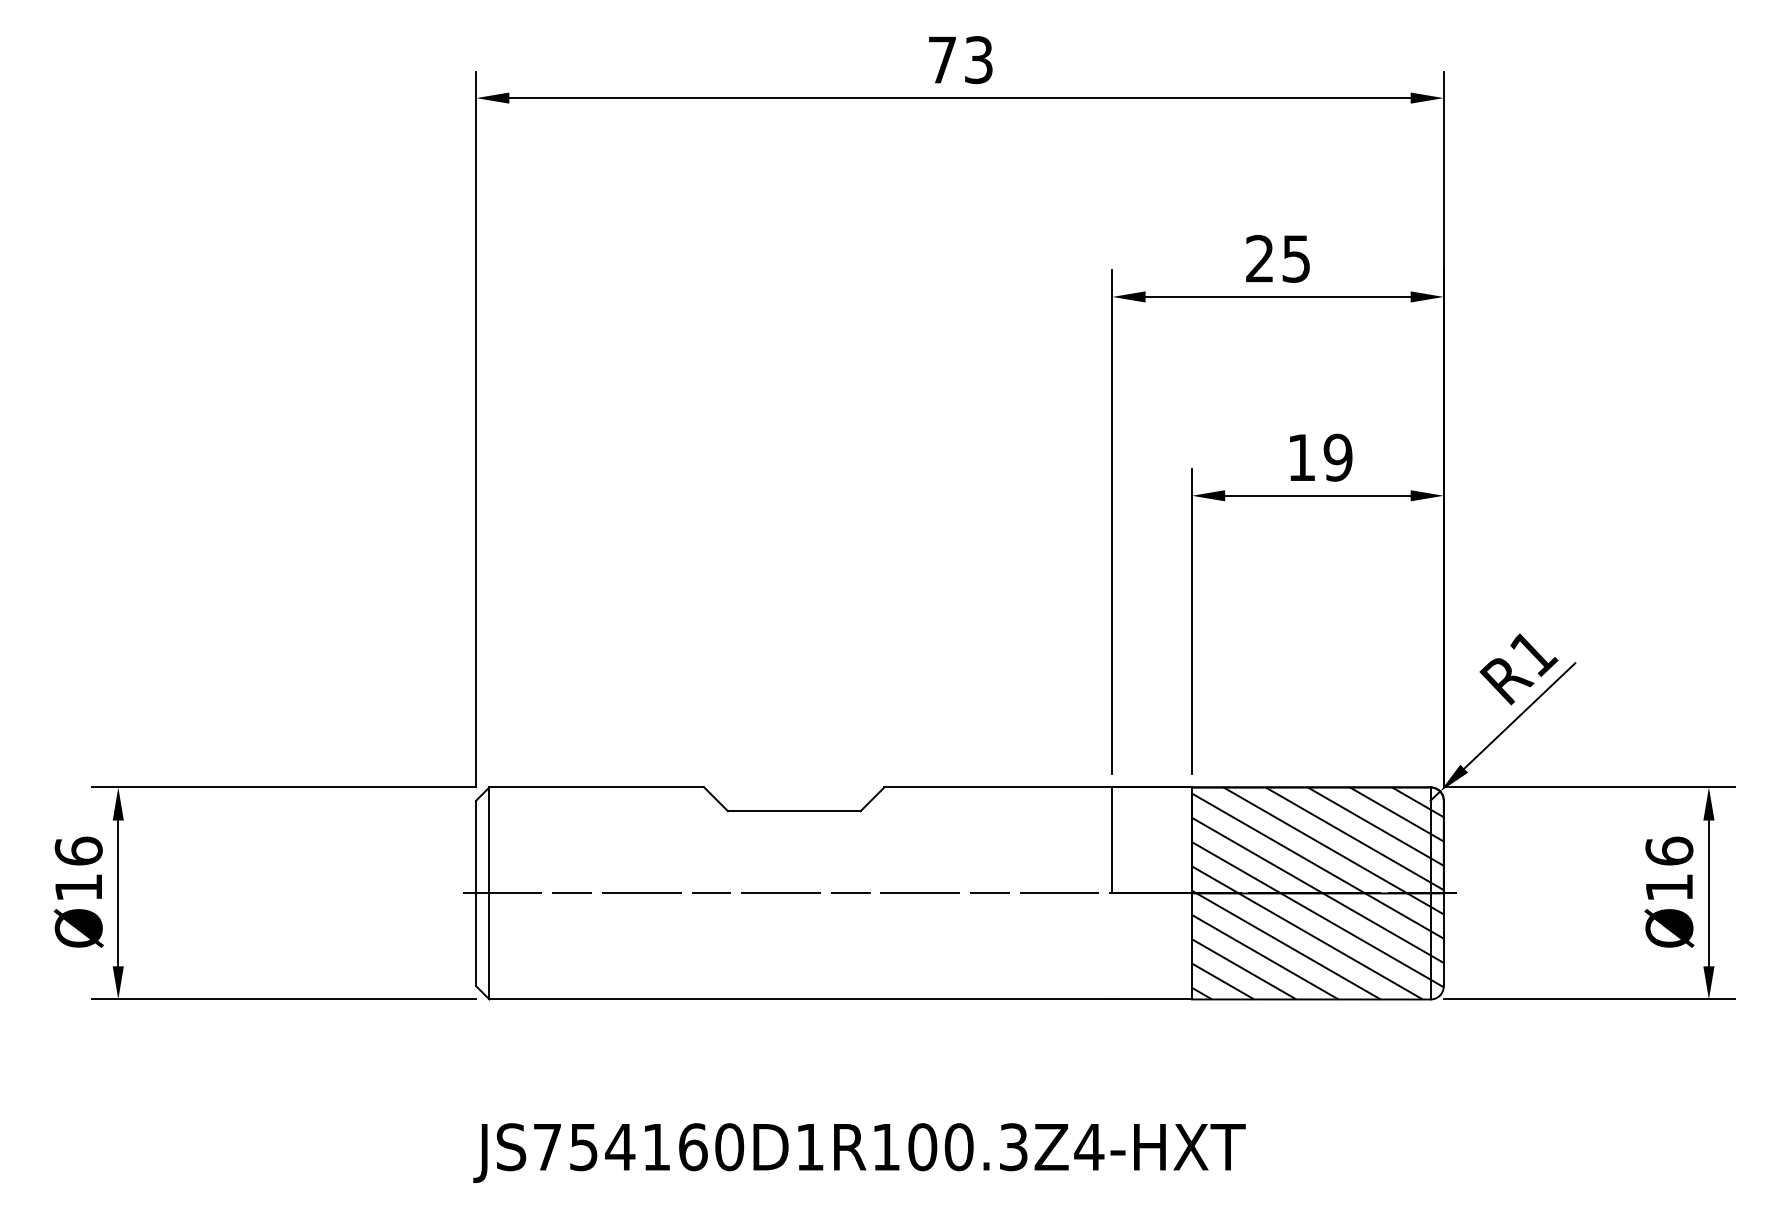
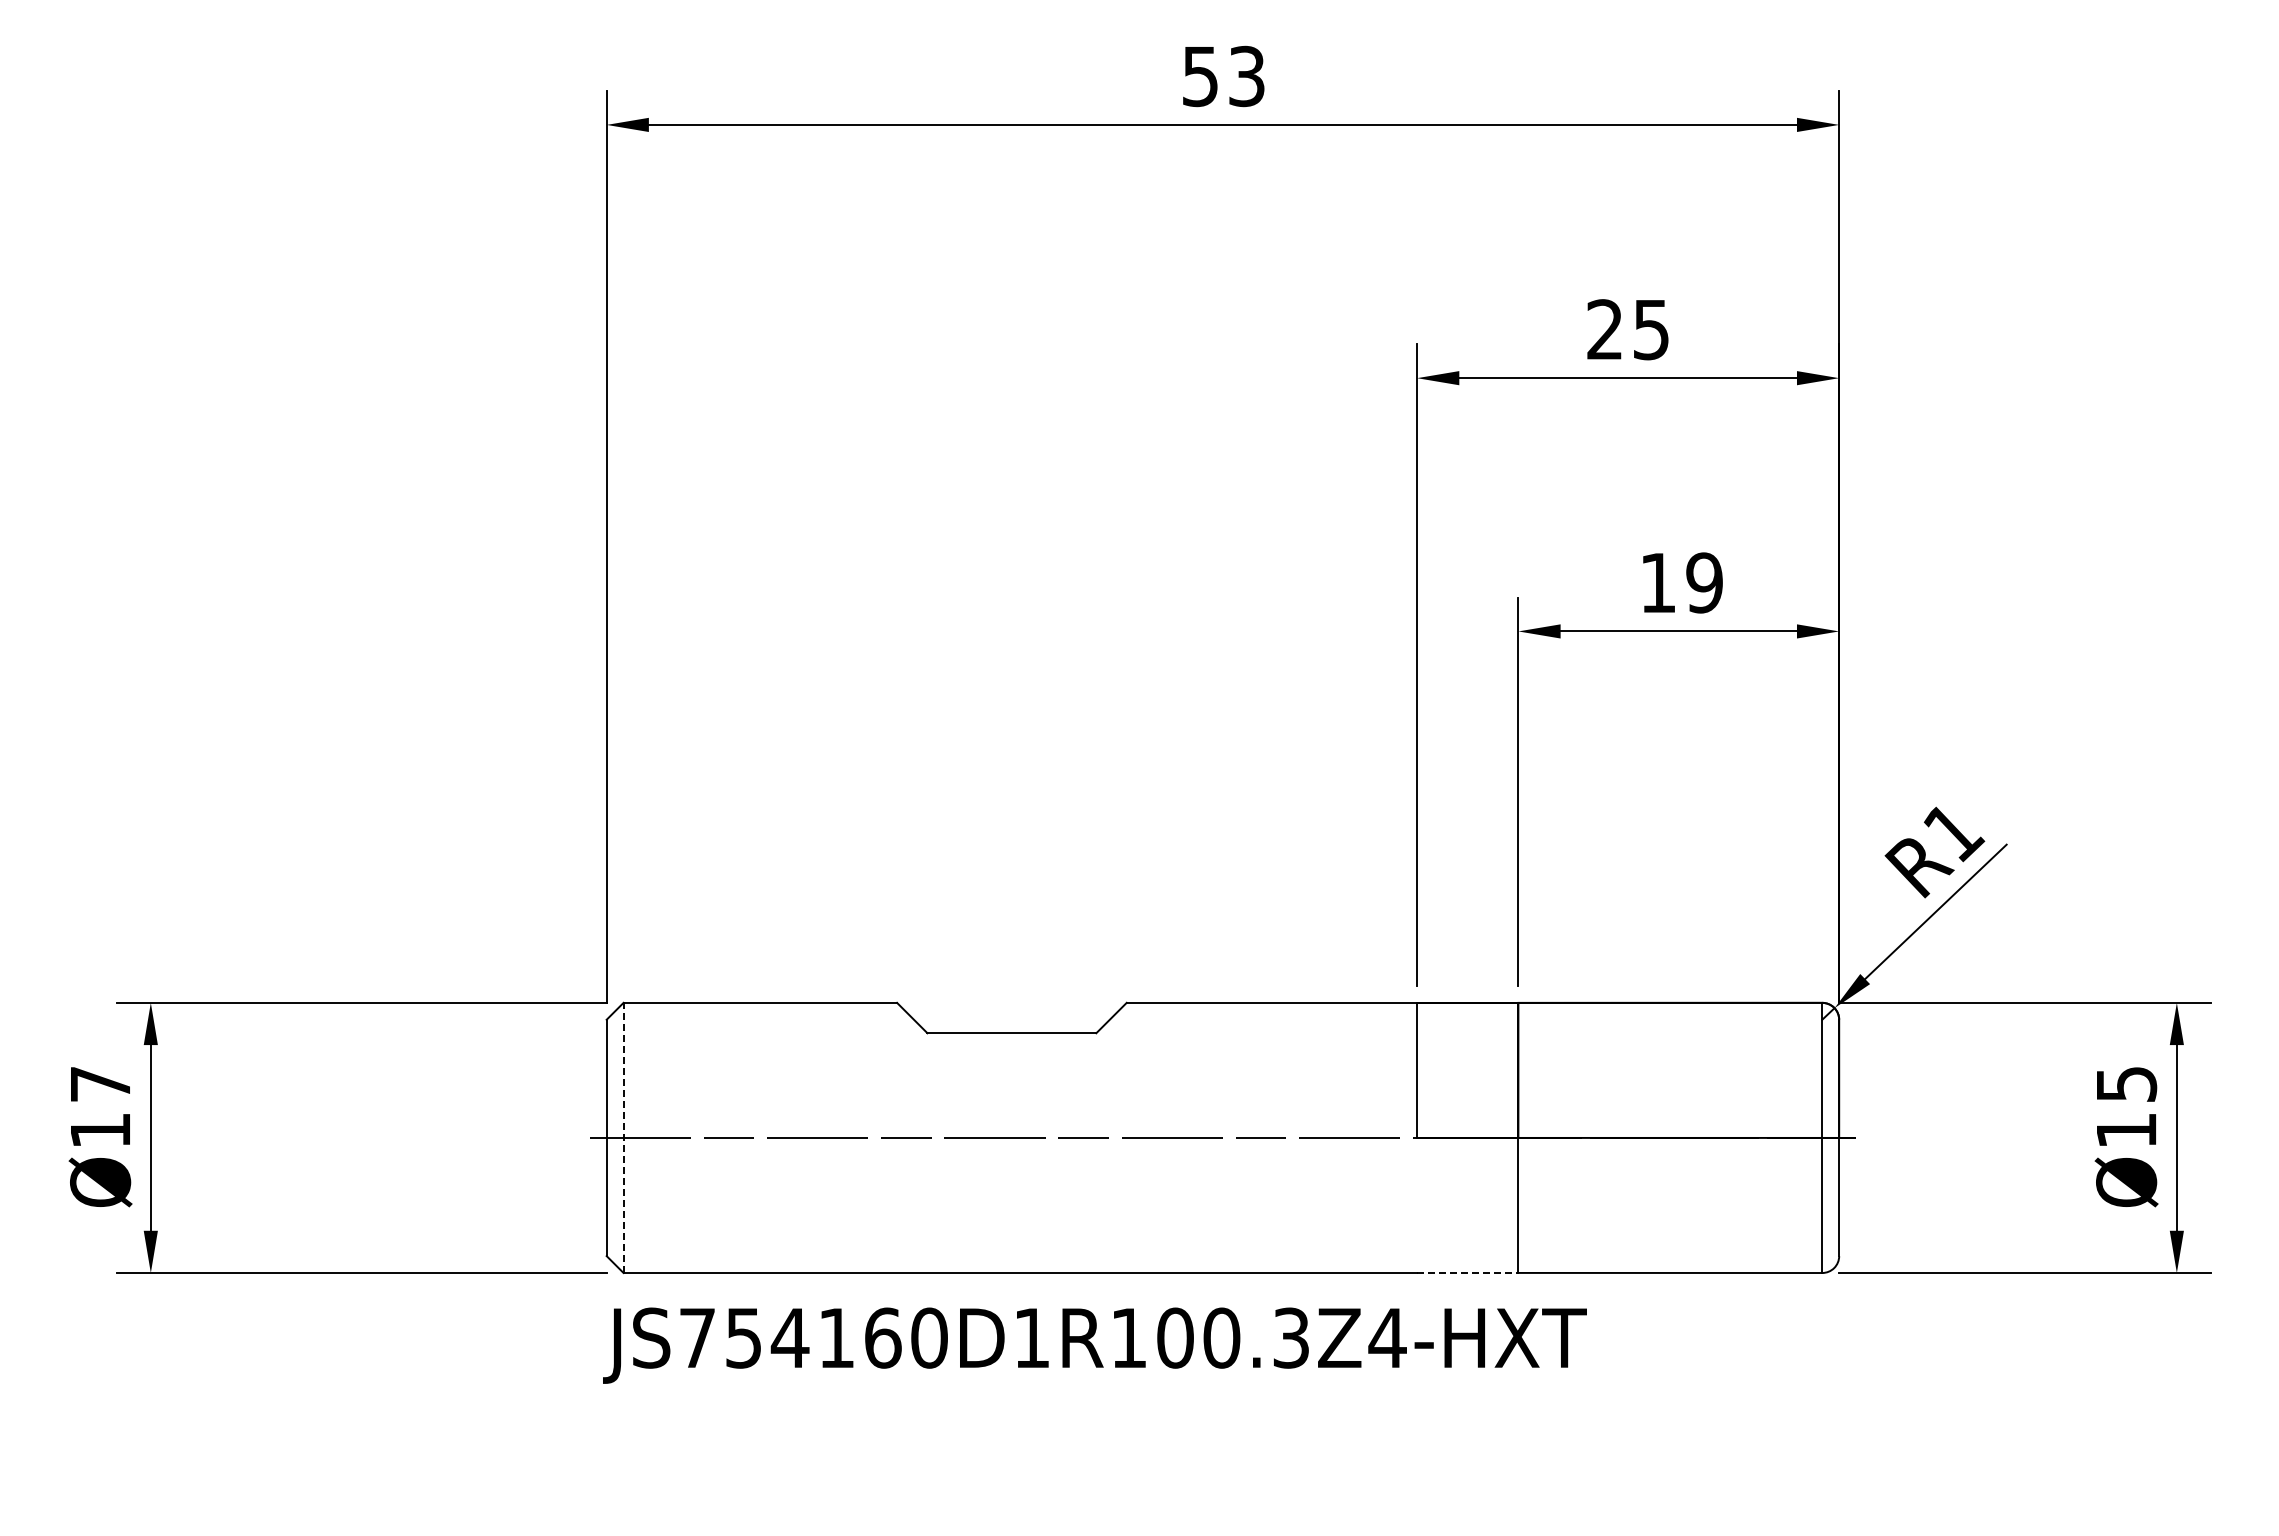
text: (942, 60) -> (1200, 77), 73 -> 53
text: (78, 850) -> (100, 1083), Ø16 -> Ø17
text: (1669, 850) -> (2126, 1083), Ø16 -> Ø15
line: (489, 893) -> (623, 1137), solid -> dashed
hatch: (1317, 893) -> (1678, 1137), removed
line: (1152, 999) -> (1467, 1273), solid -> dashed
text: (859, 1152) -> (1094, 1345), moved

